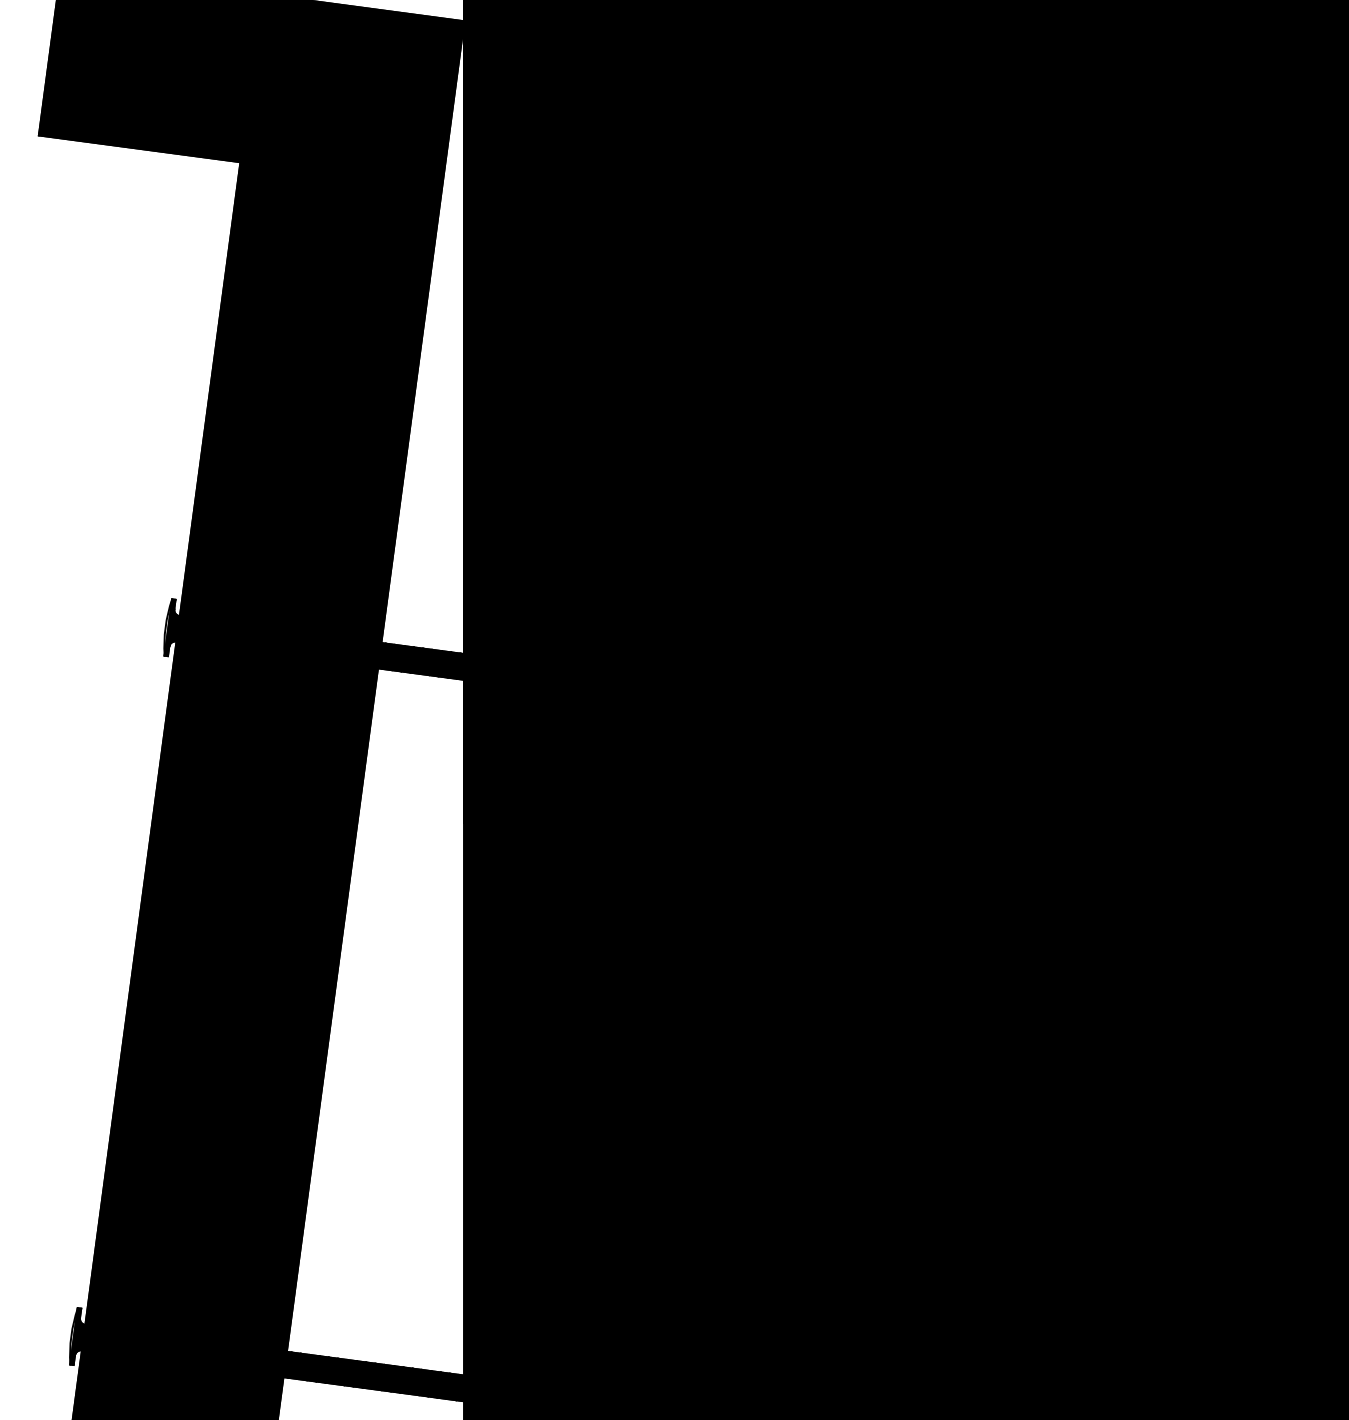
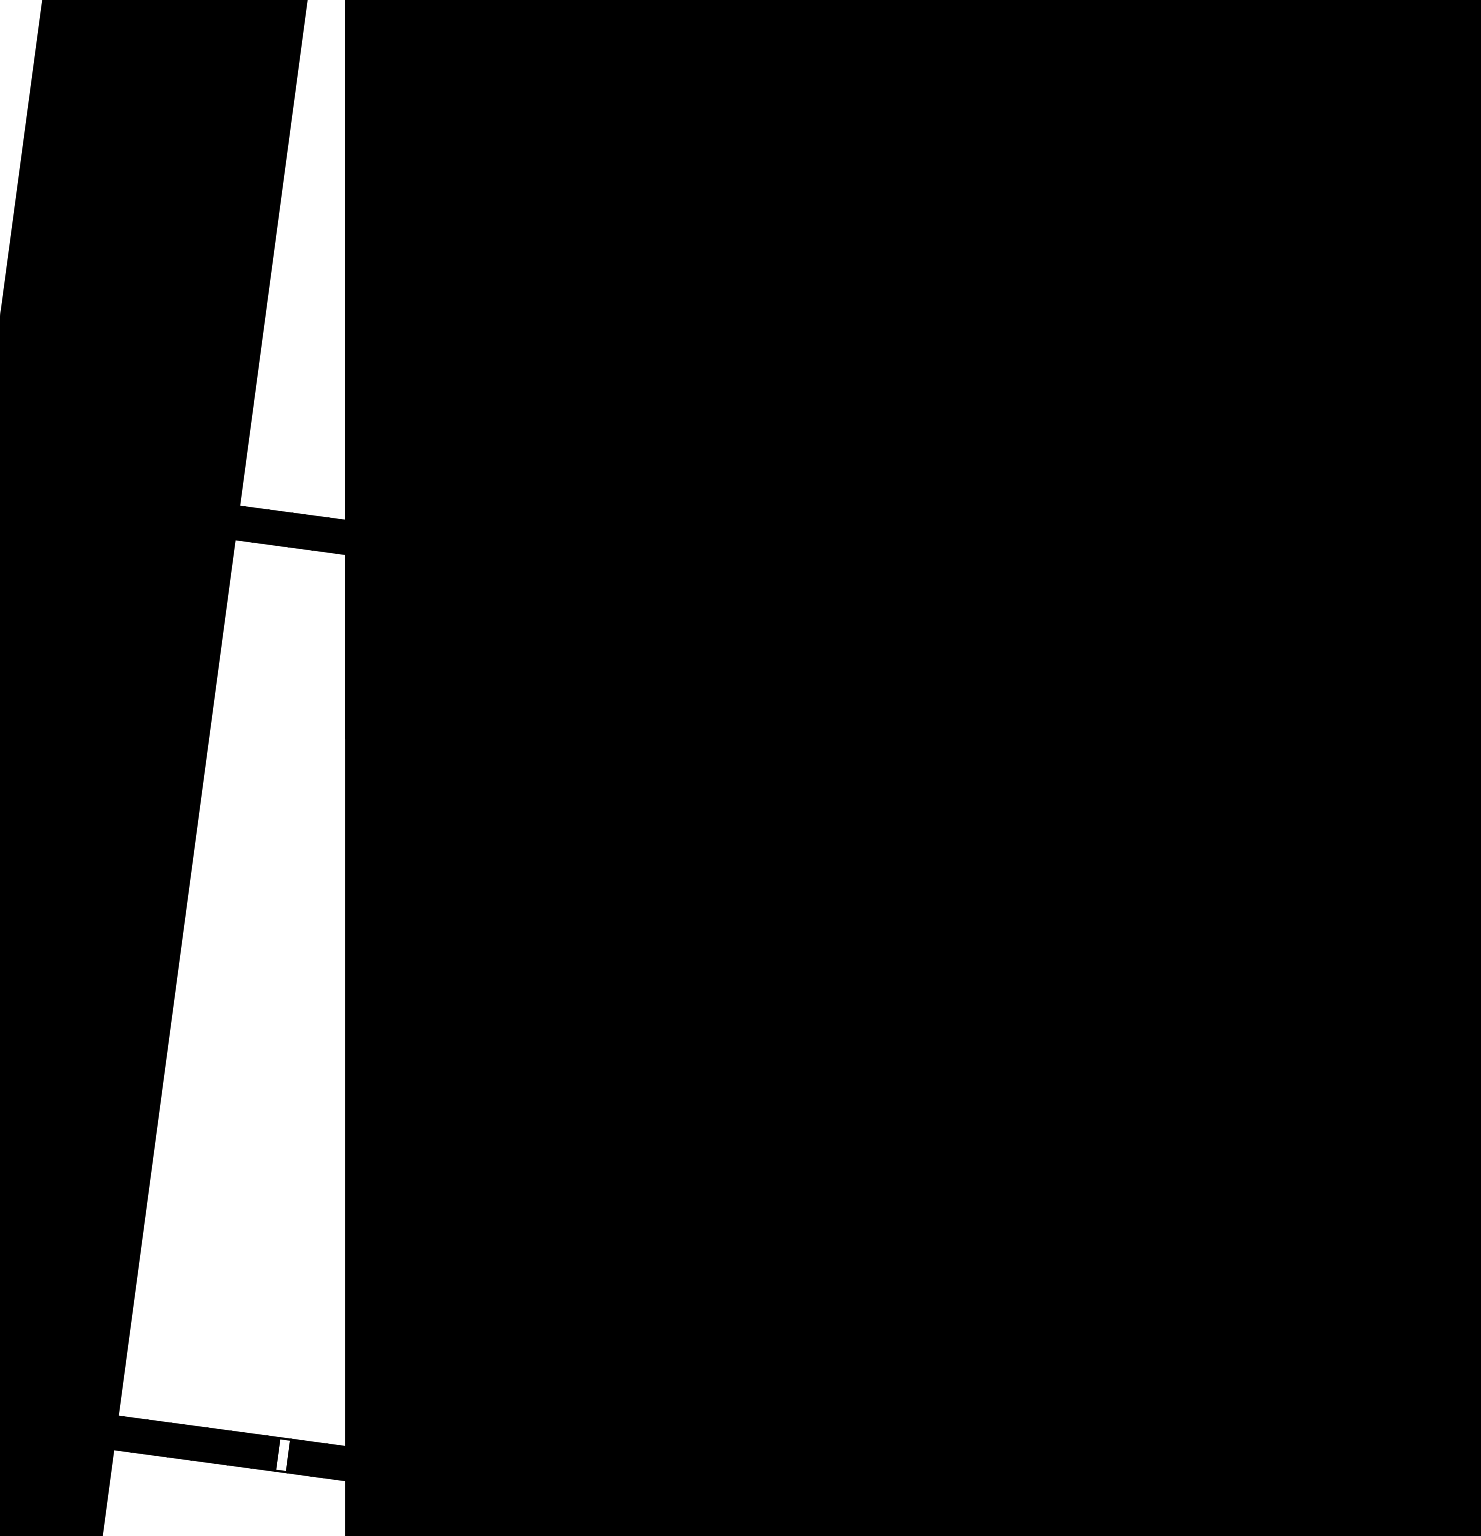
fill: (415, 1381) -> (282, 1454), removed

